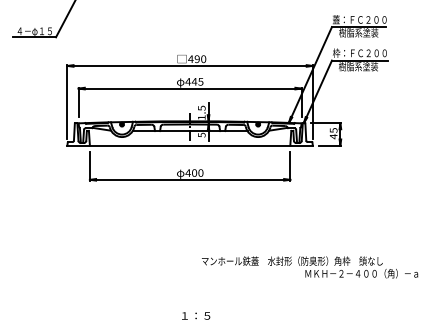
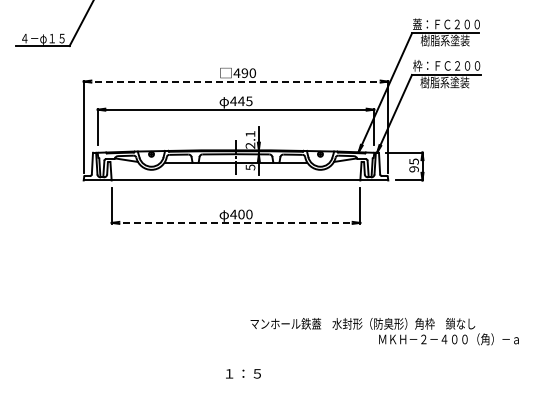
line: (190, 65) -> (236, 81), solid -> dashed
text: (201, 112) -> (250, 139), 1.5 -> 2.1
text: (333, 136) -> (413, 169), 45 -> 95
line: (190, 179) -> (236, 222), solid -> dashed
text: (196, 315) -> (243, 373), moved

